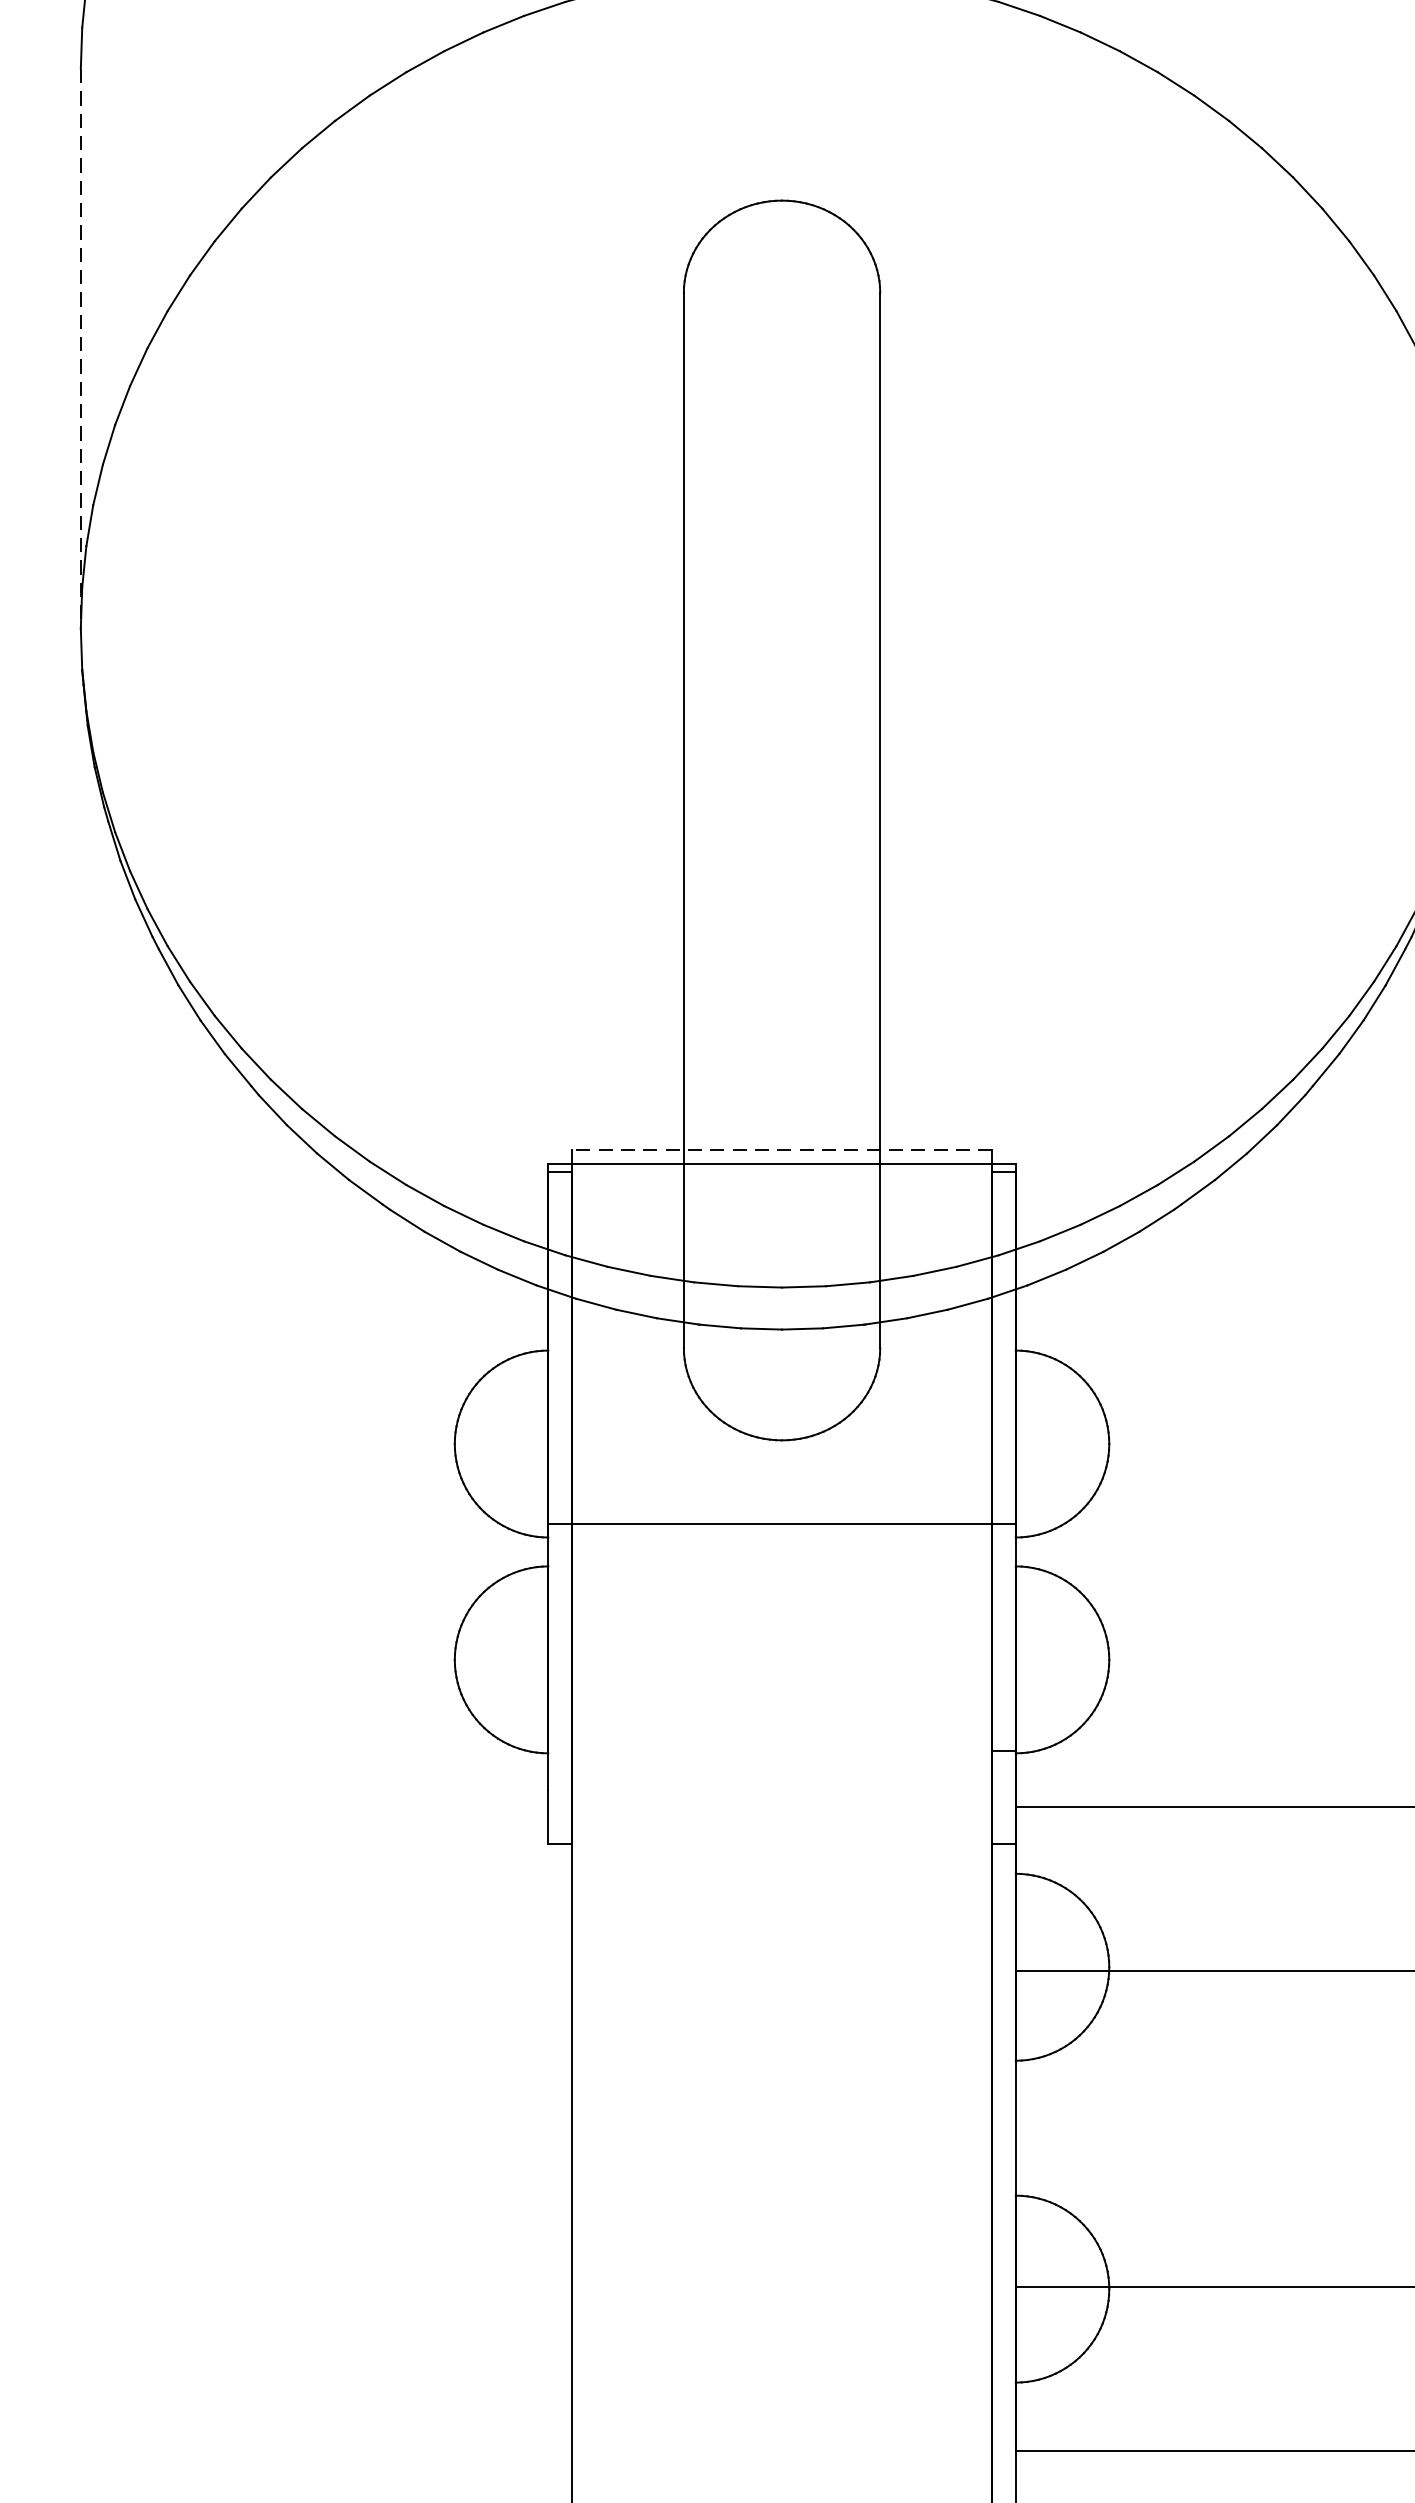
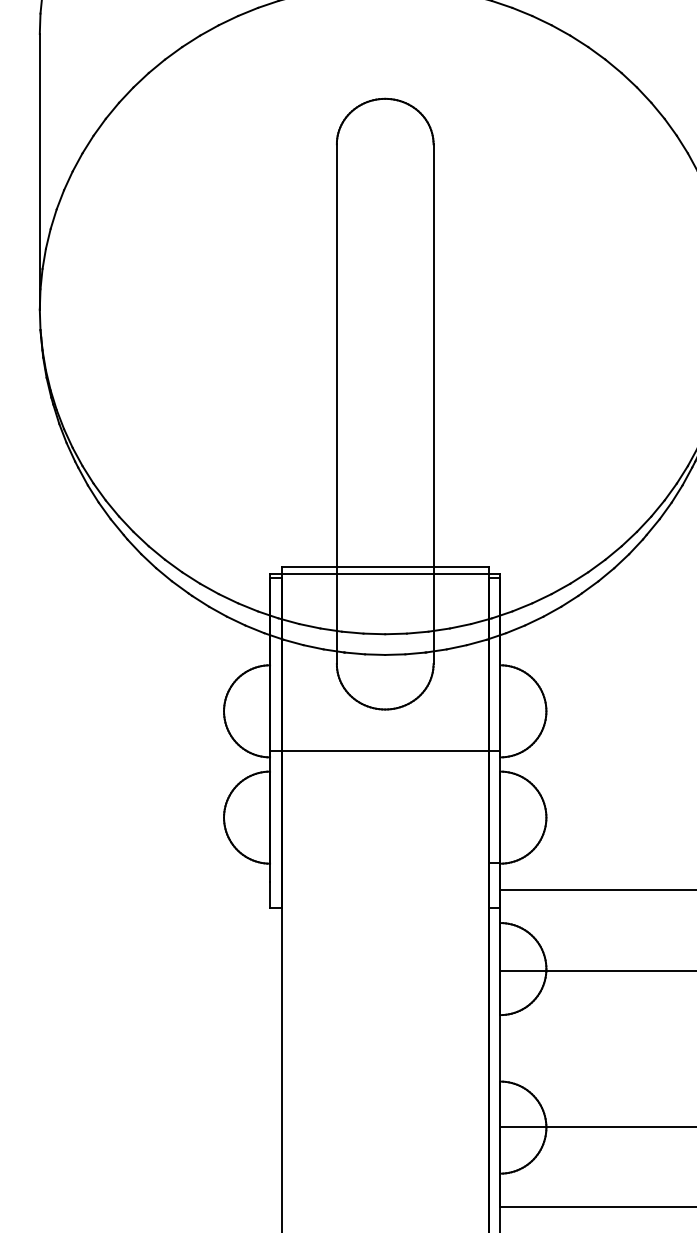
line: (80, 348) -> (39, 171), dashed -> solid
line: (782, 1149) -> (385, 566), dashed -> solid

